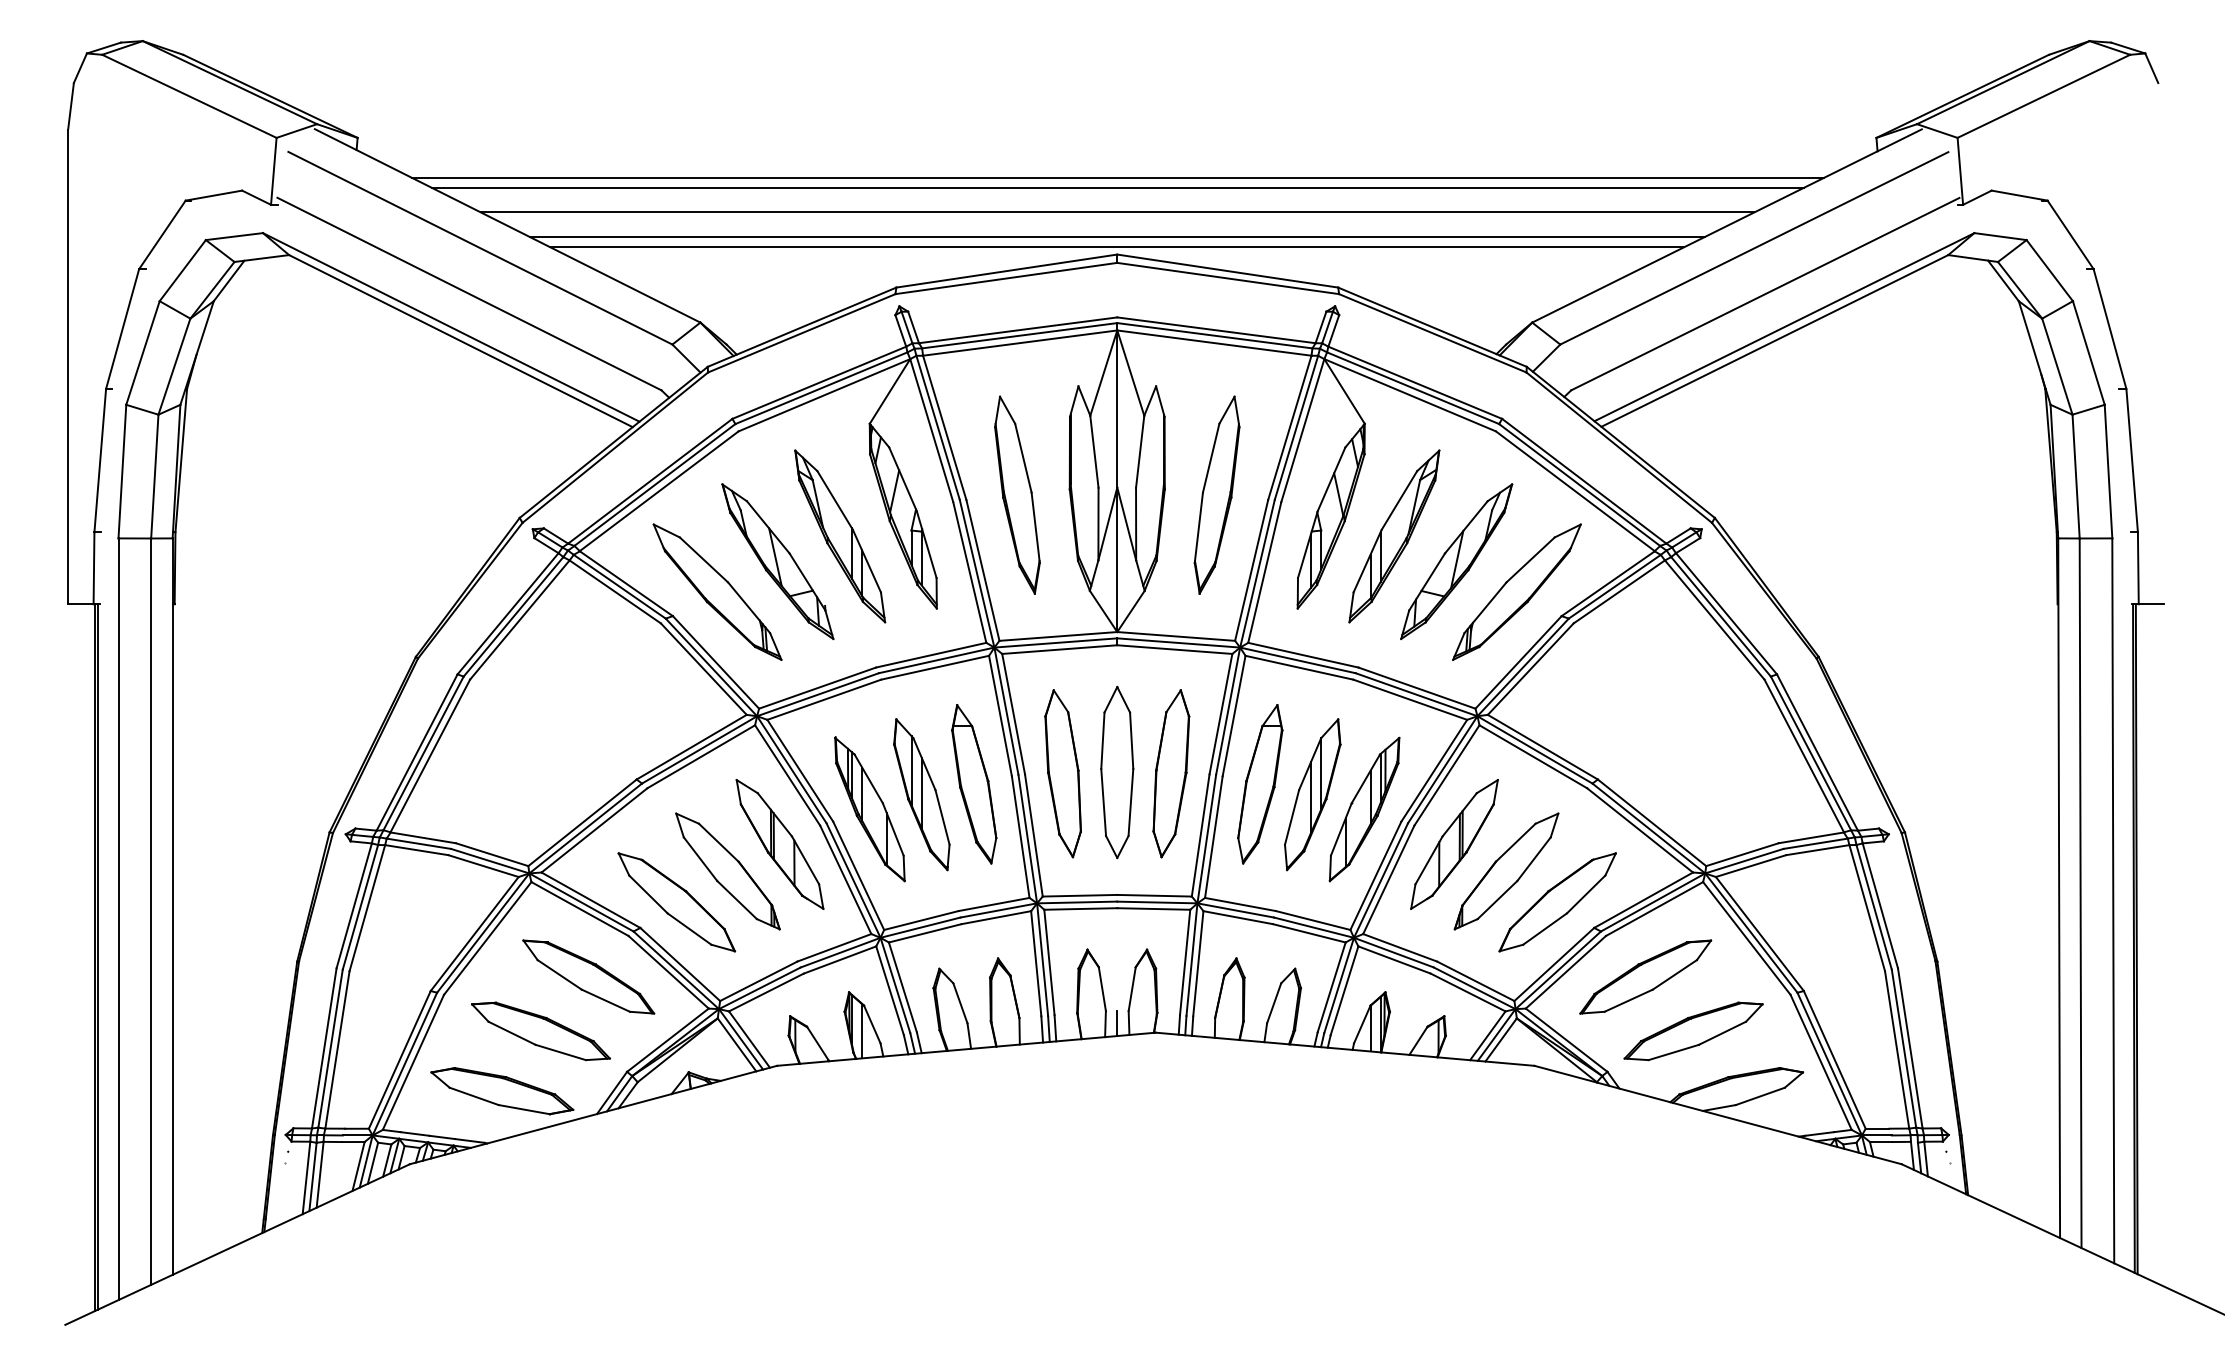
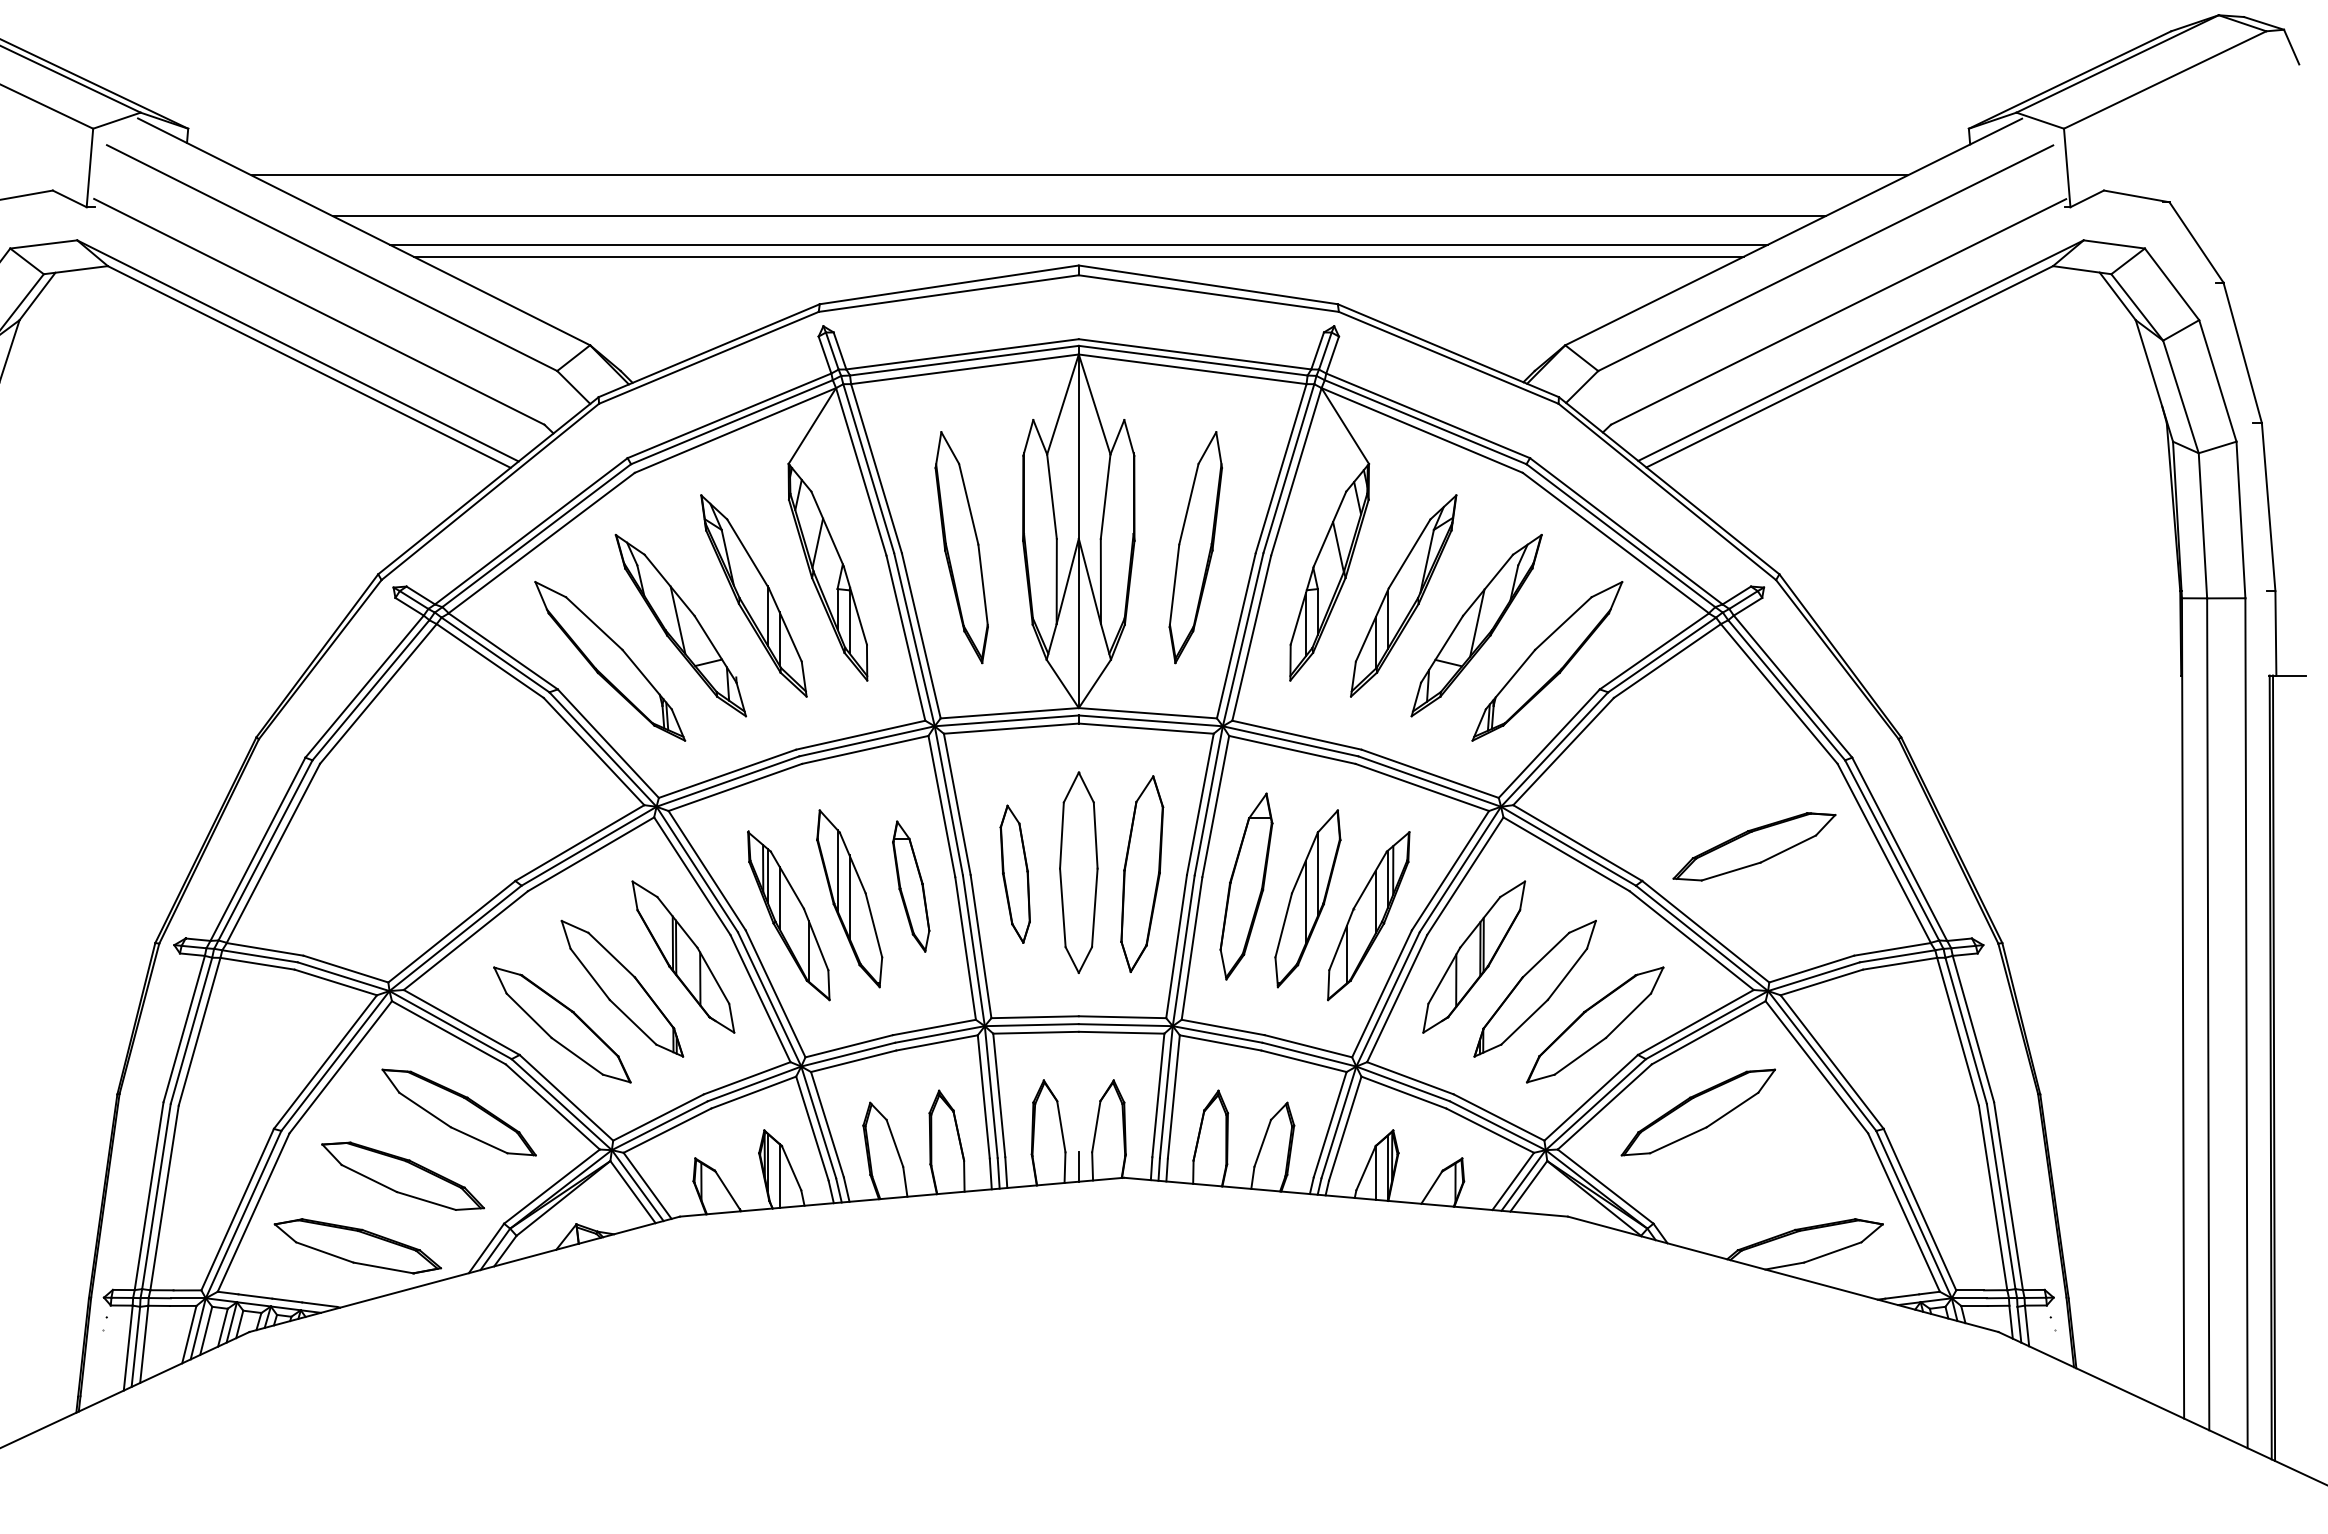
line: (1117, 187) -> (1079, 186), removed
part: (1062, 773) -> (1014, 873), size x0.7
part: (974, 784) -> (911, 886), size x0.7
part: (1693, 1031) -> (1754, 846), moved

